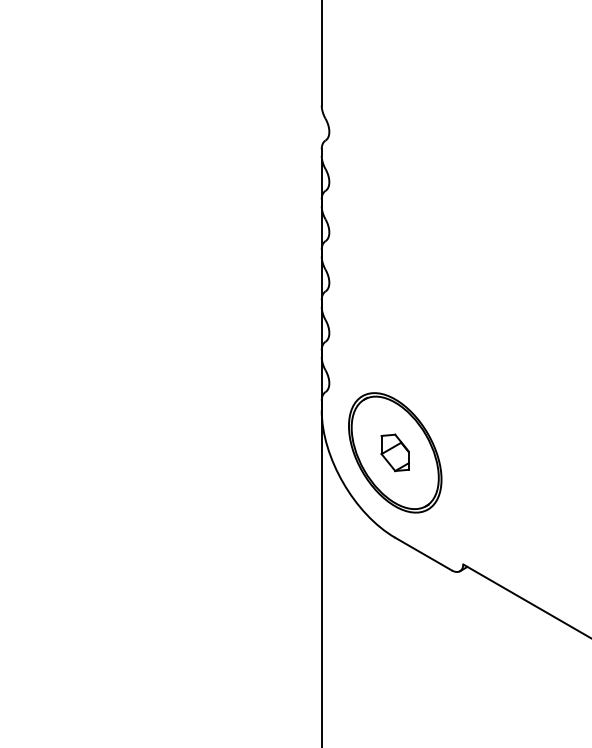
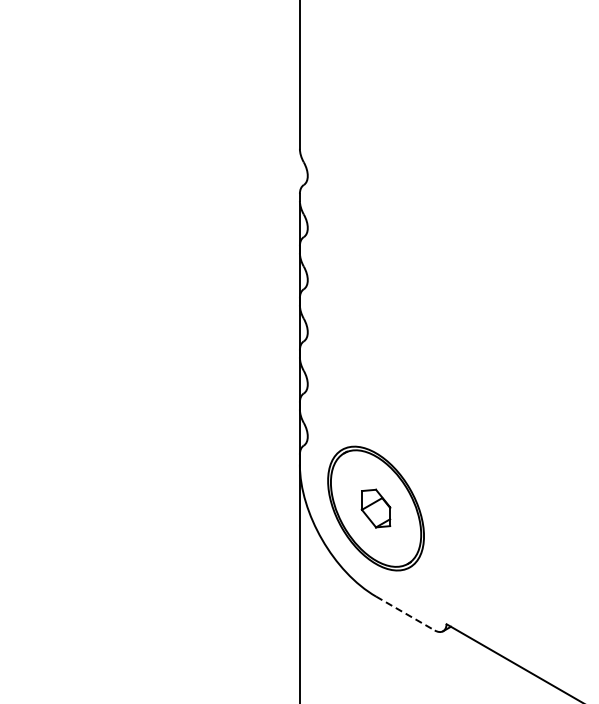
line: (423, 554) -> (405, 613), solid -> dashed

